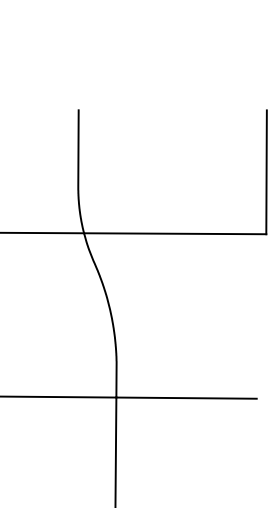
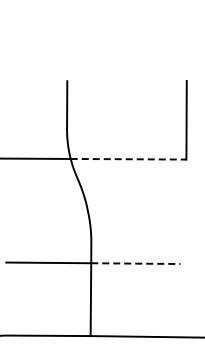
line: (175, 234) -> (128, 159), solid -> dashed
line: (186, 397) -> (135, 263), solid -> dashed

